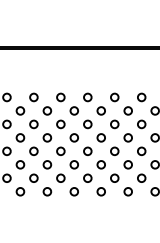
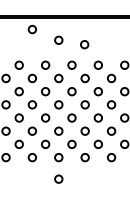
circle: (20, 60) -> (32, 29), added
circle: (47, 71) -> (58, 39), added
circle: (73, 76) -> (84, 44), added
circle: (47, 213) -> (58, 178), added

